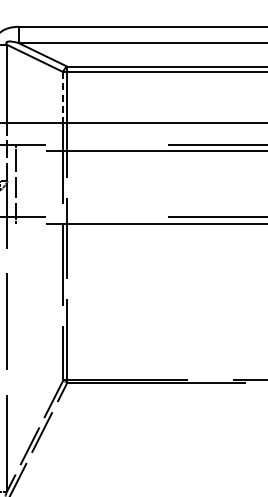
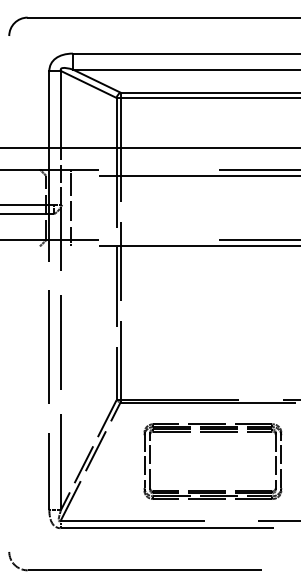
line: (63, 98) -> (116, 123), dashed -> solid
part: (161, 413) -> (212, 432), added

